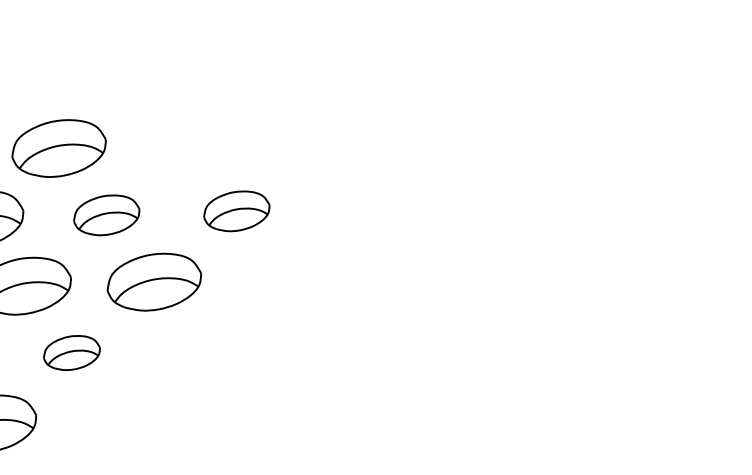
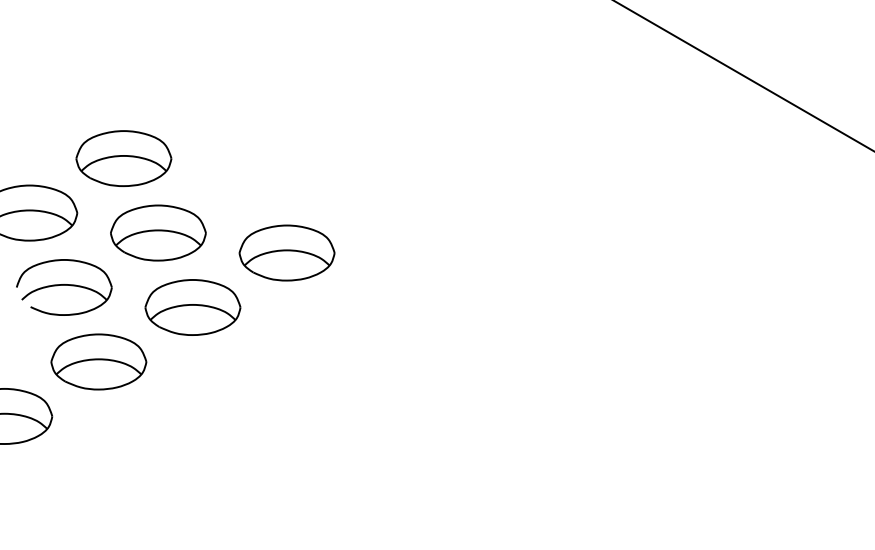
part: (236, 210) -> (286, 252), size x1.43
part: (106, 214) -> (158, 232), size x1.43
part: (71, 352) -> (98, 361), size x1.67

